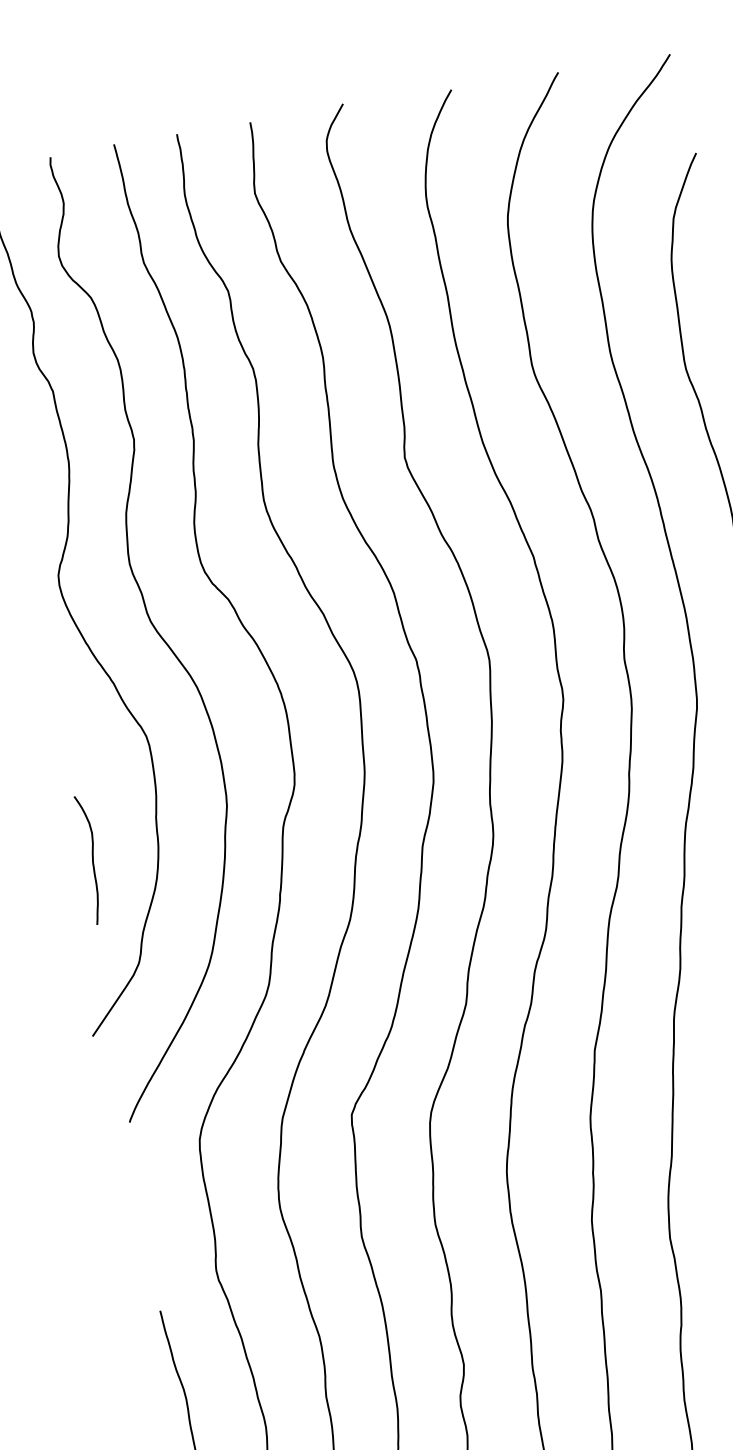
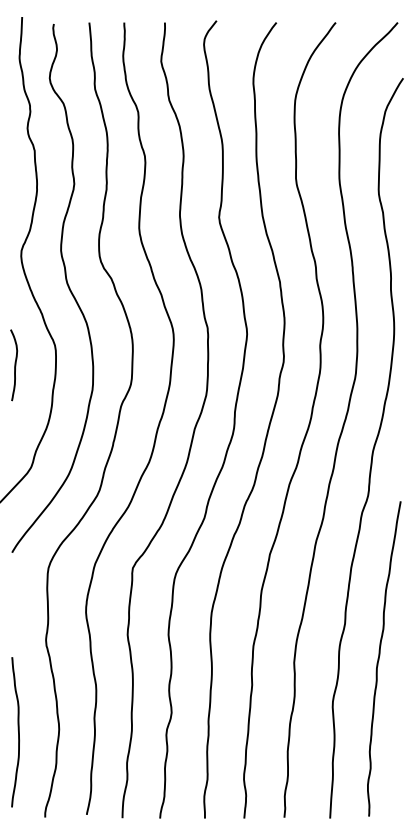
curve: (91, 860) -> (14, 365), moved

